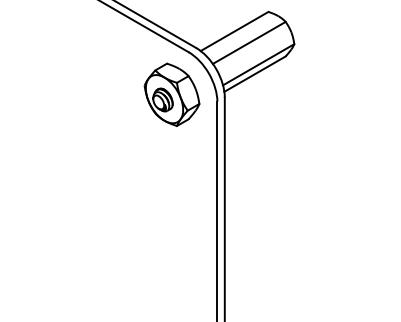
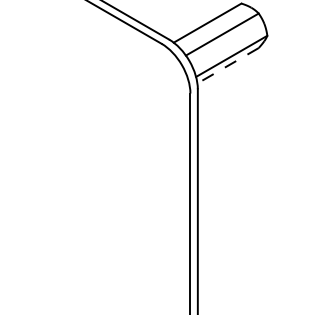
line: (254, 74) -> (227, 66), solid -> dashed
part: (171, 94) -> (144, 86), removed

